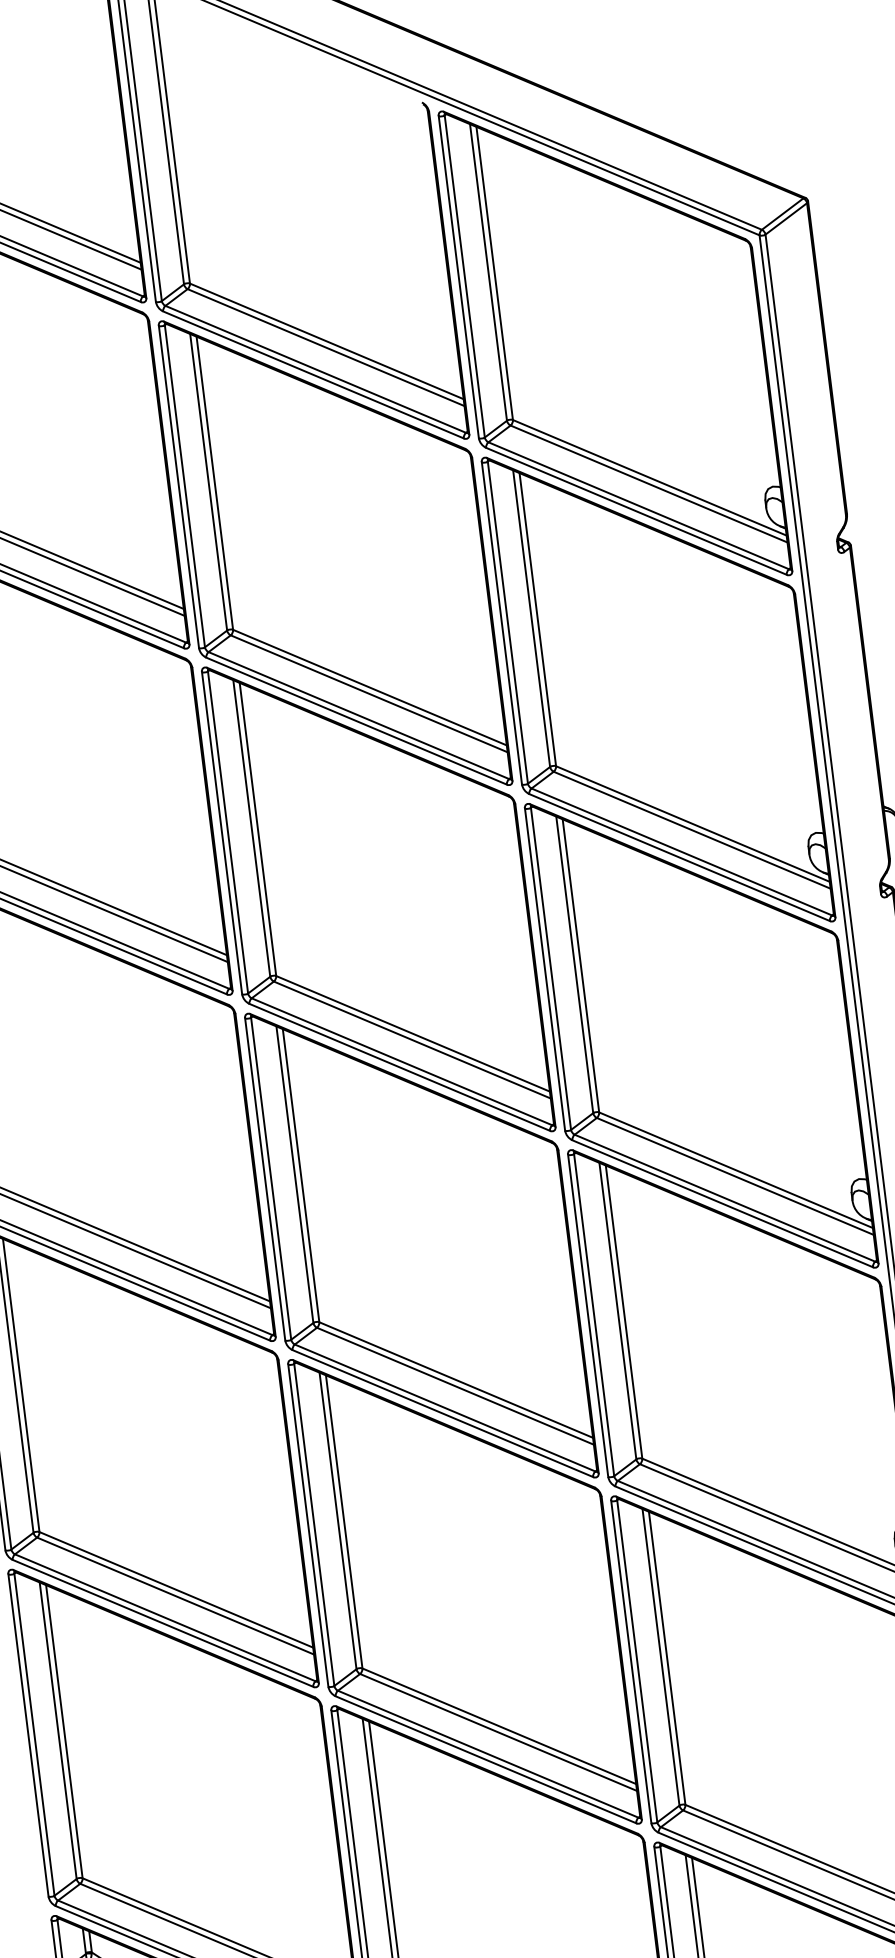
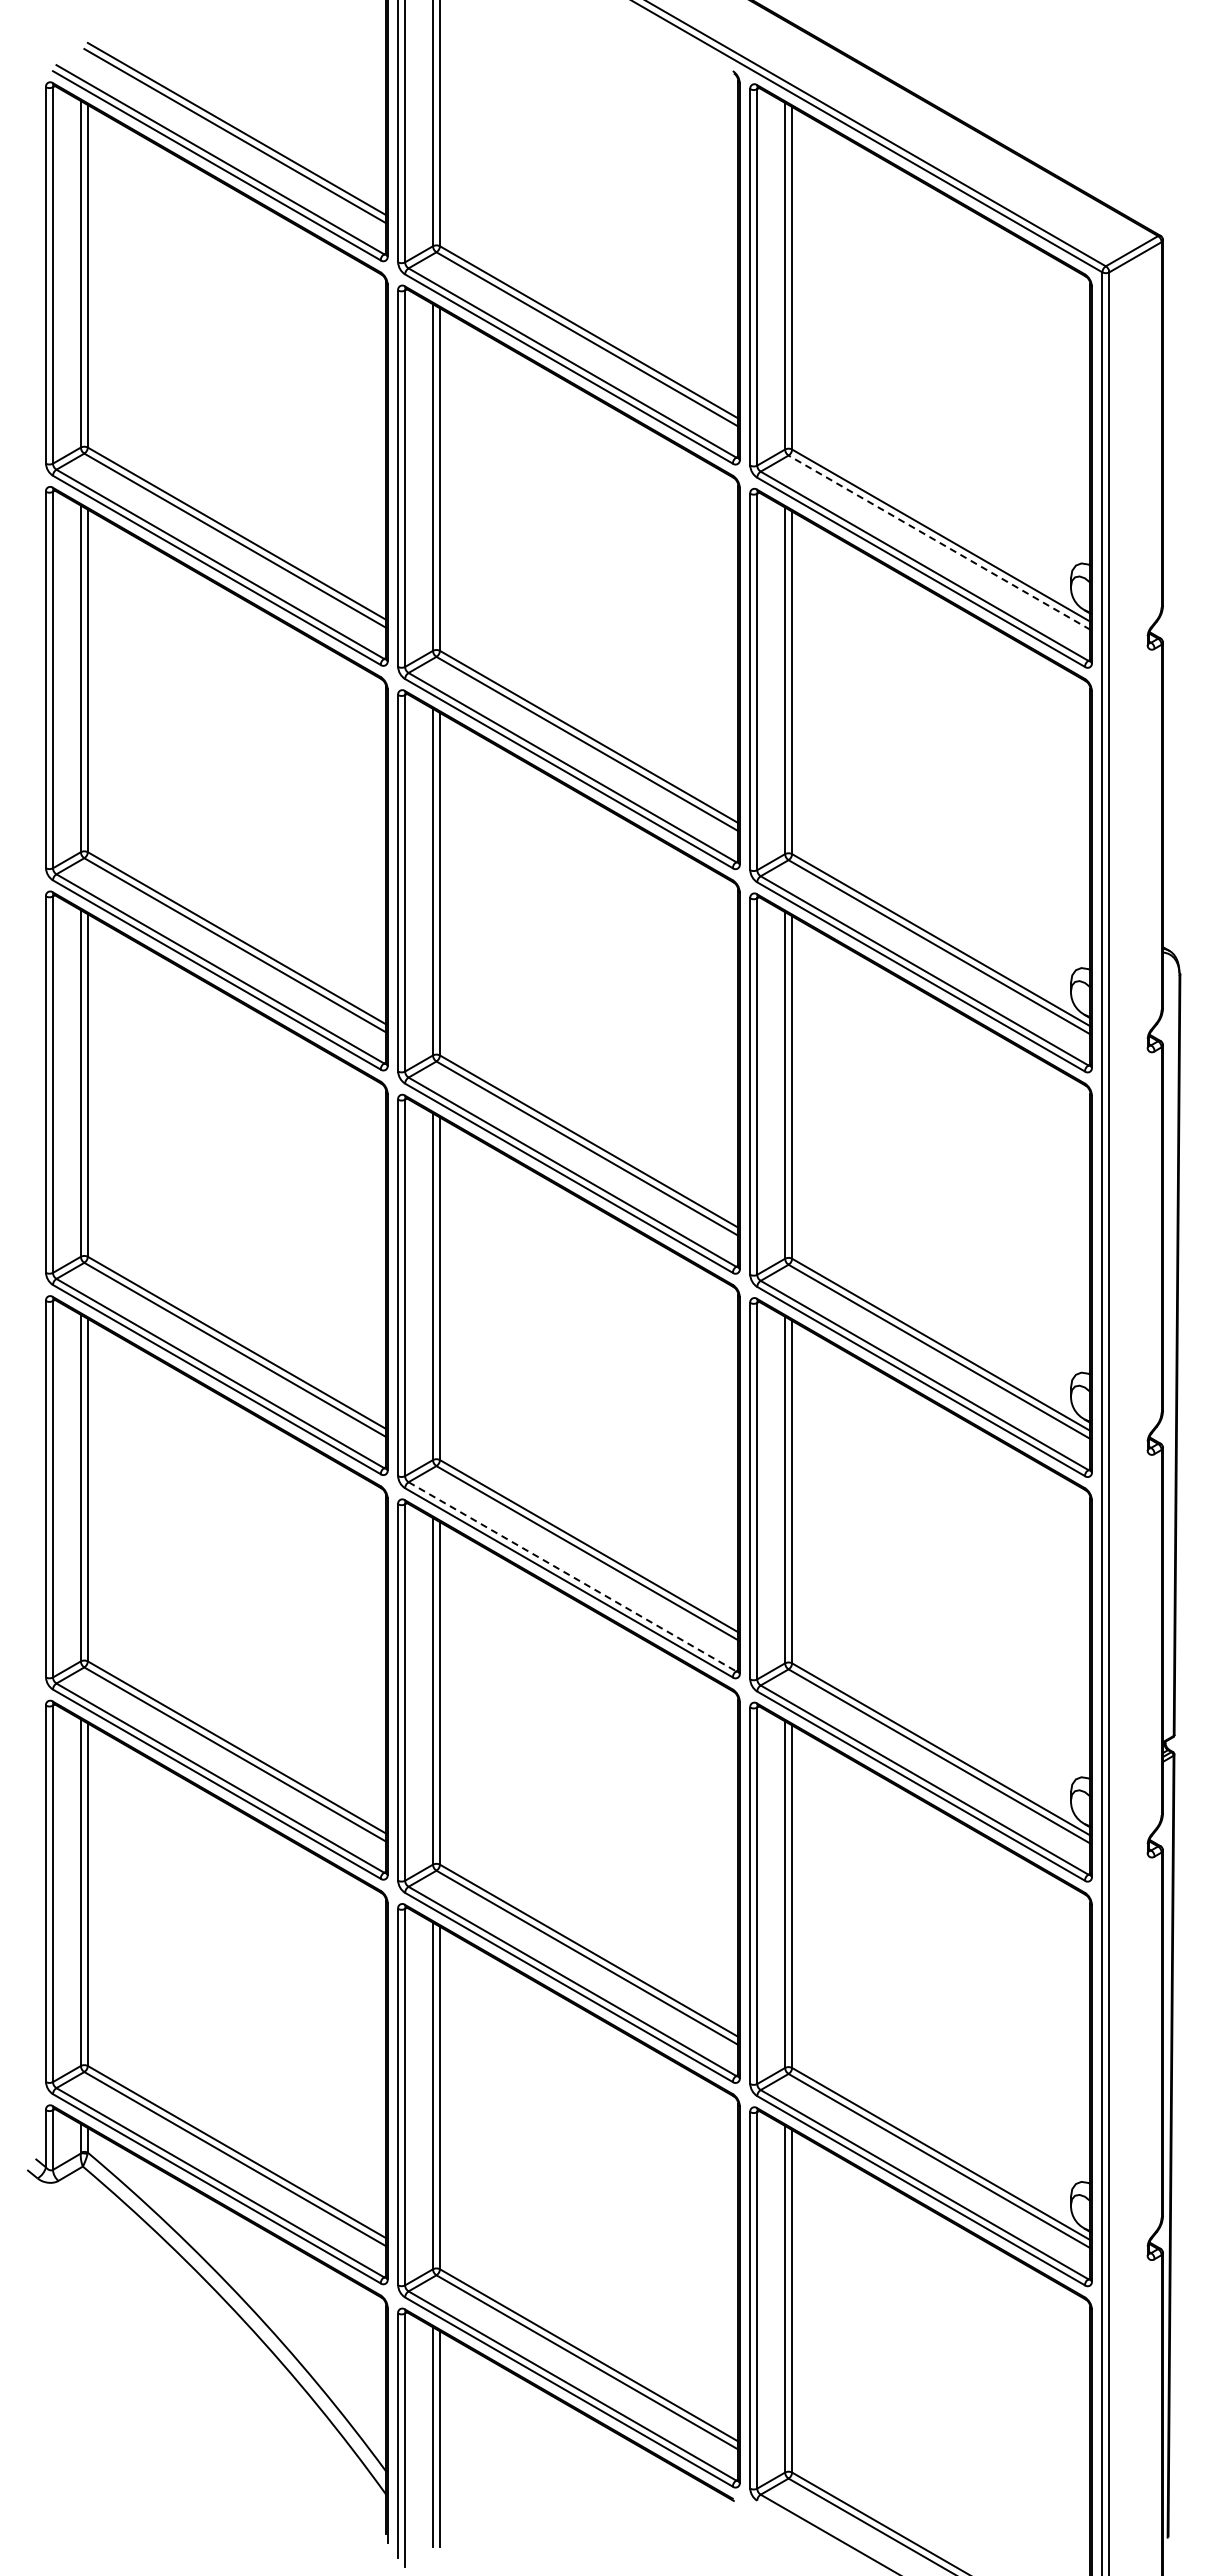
line: (648, 483) -> (939, 542), solid -> dashed
line: (445, 1408) -> (572, 1577), solid -> dashed

